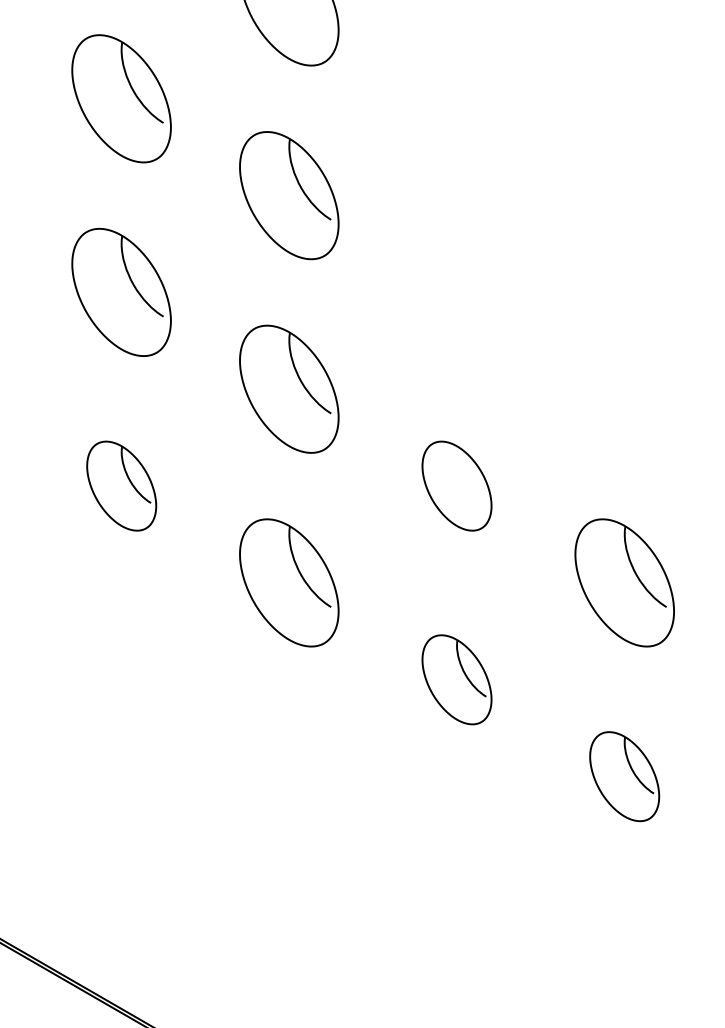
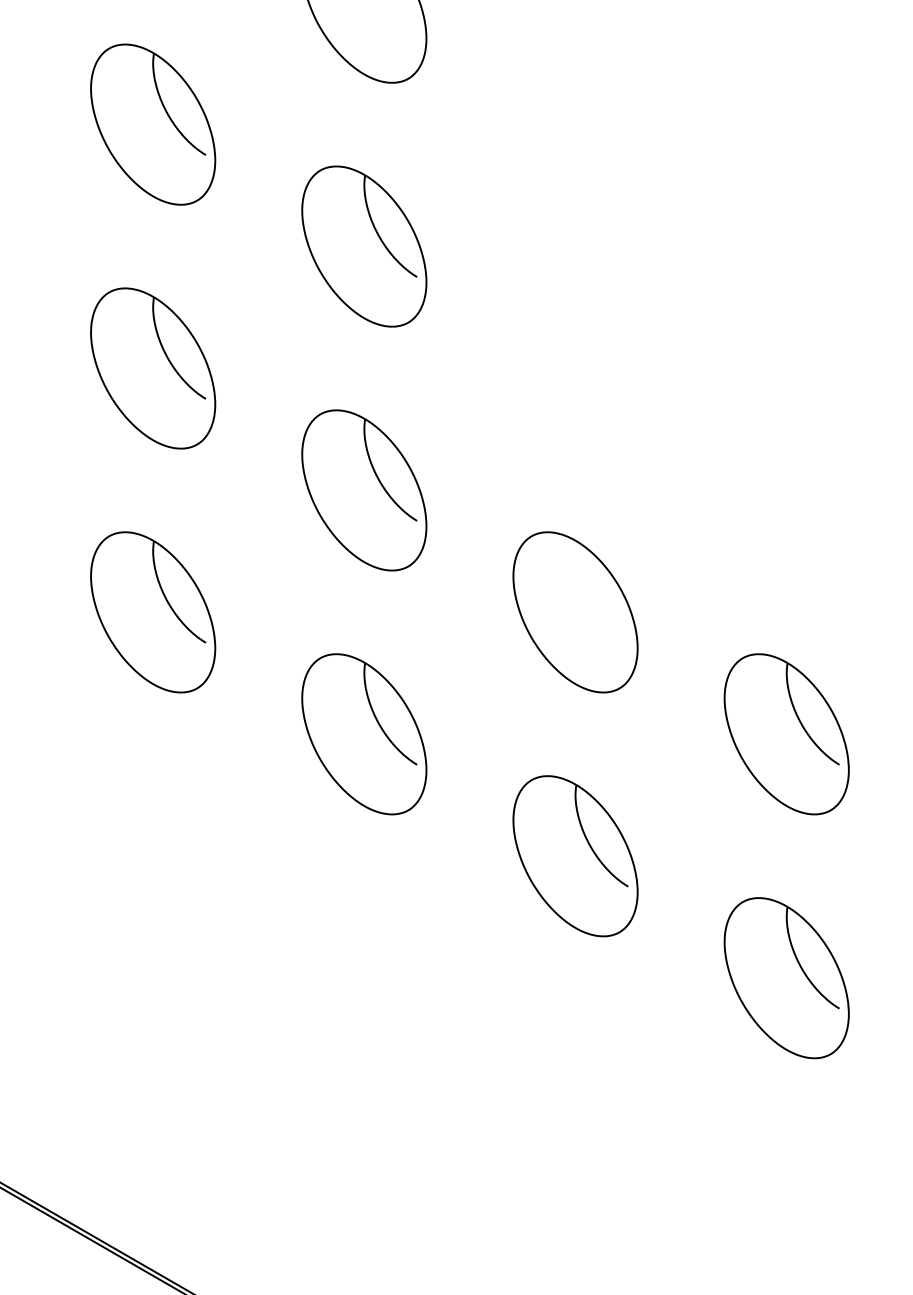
part: (121, 486) -> (153, 612), size x1.43
part: (456, 486) -> (575, 612), size x1.43
part: (456, 679) -> (575, 856), size x1.43
part: (624, 776) -> (786, 978), size x1.43

